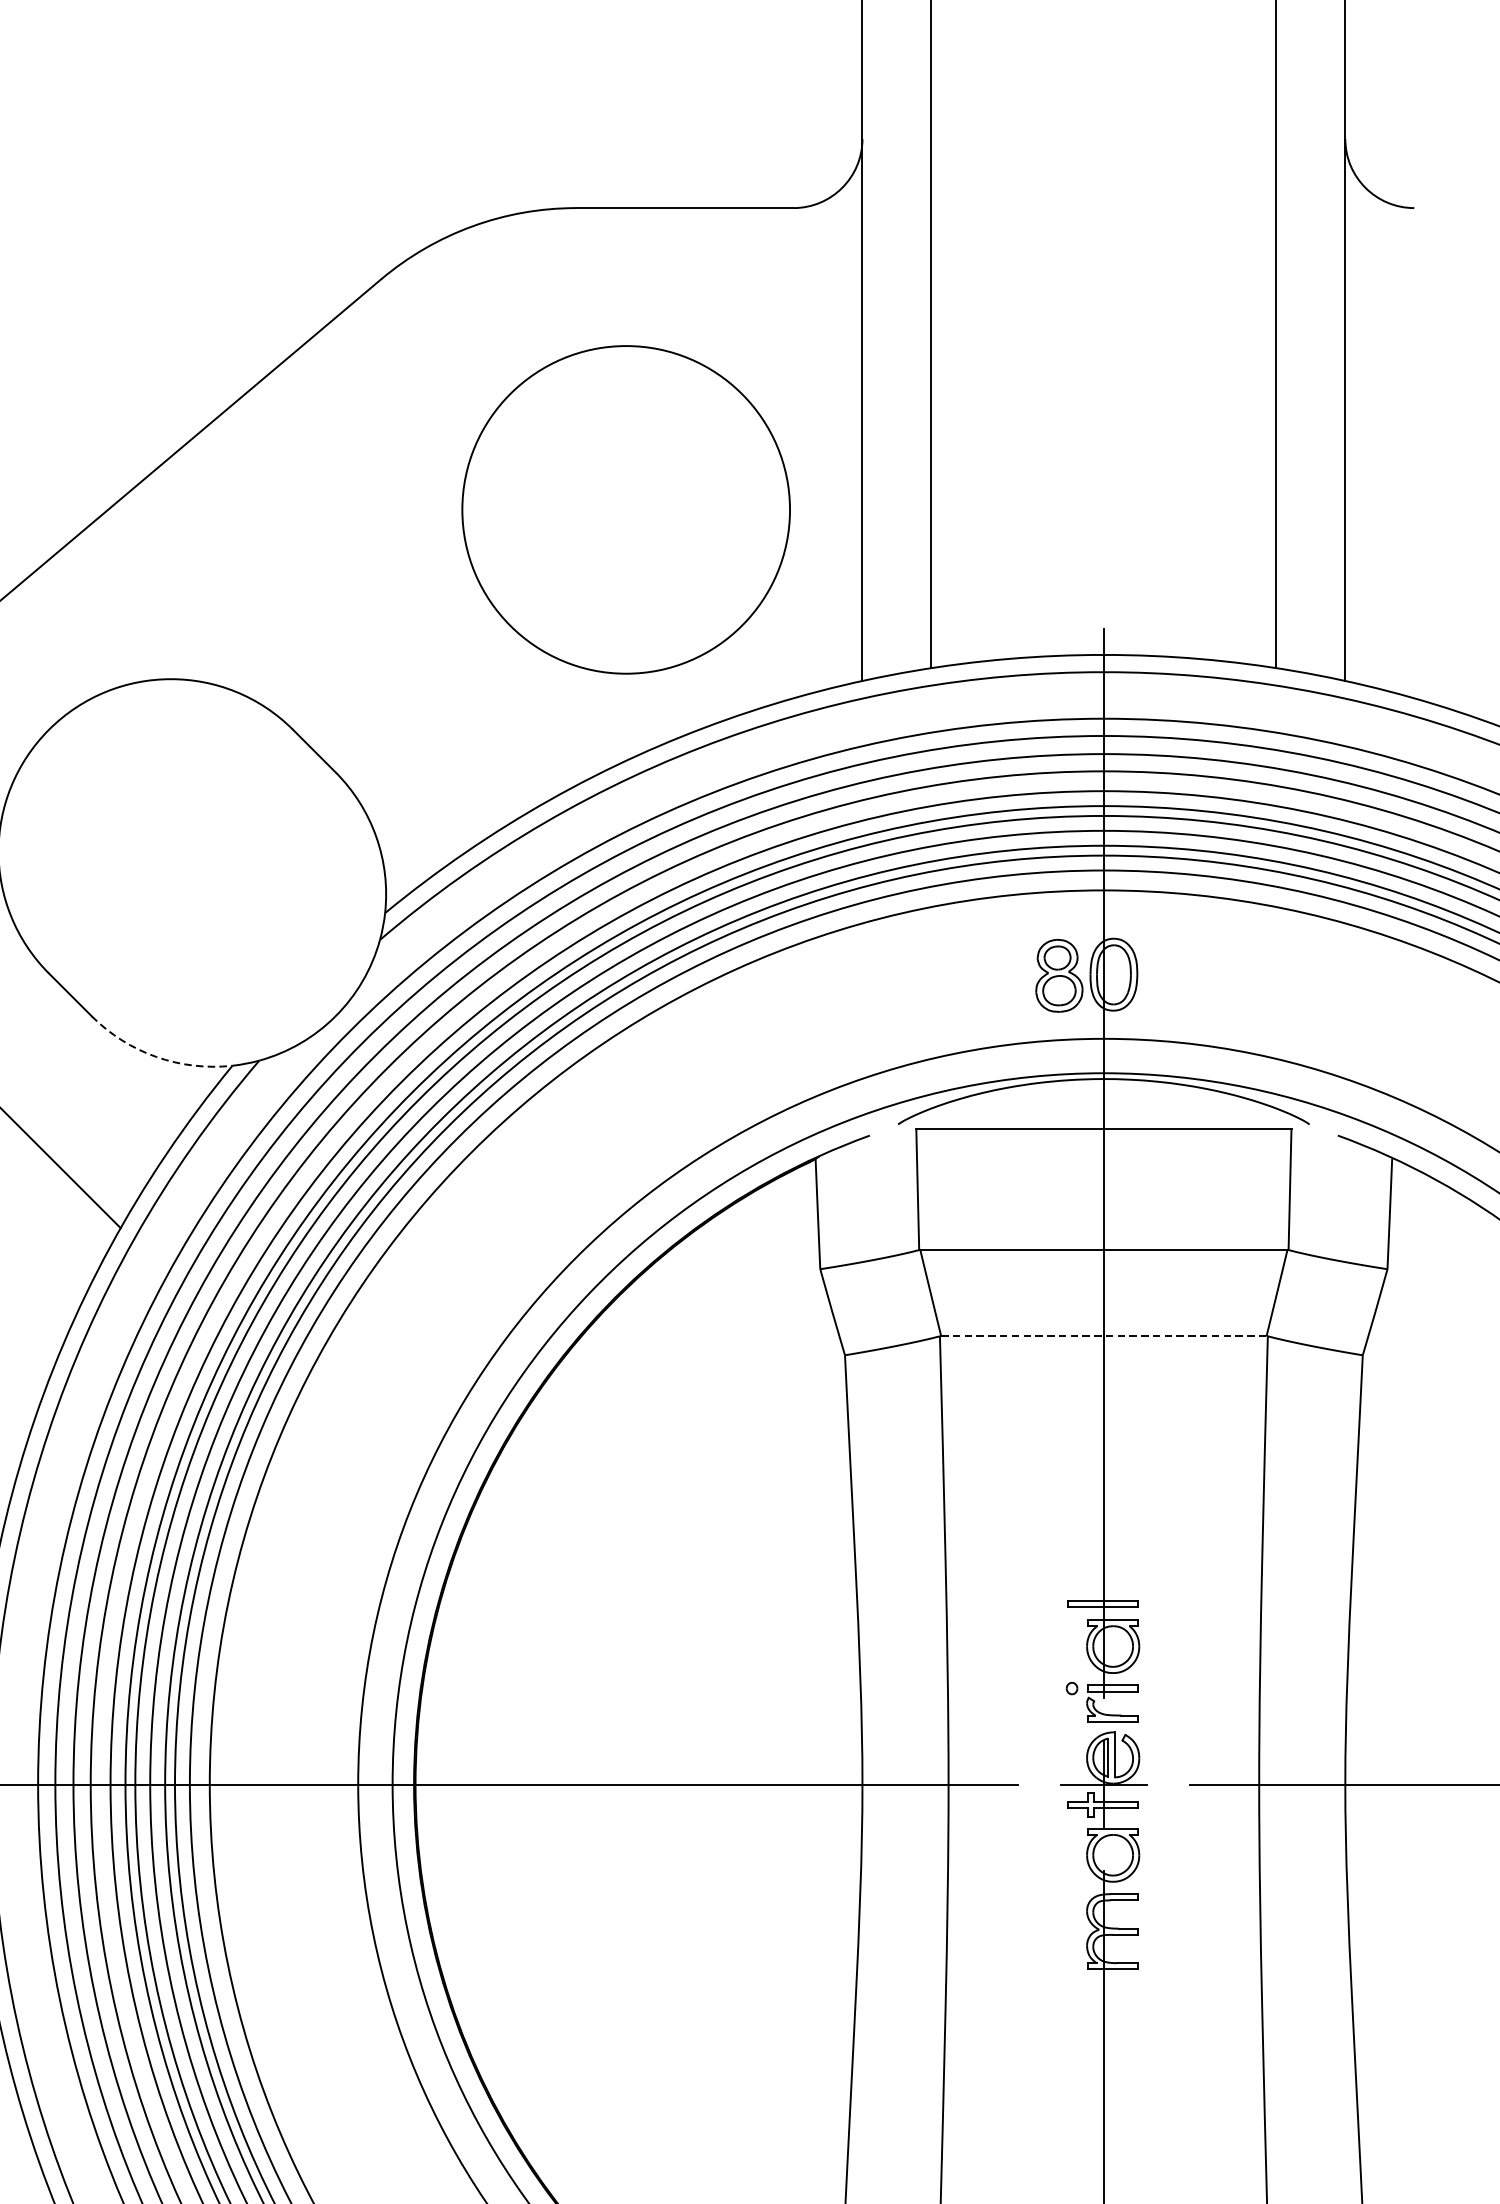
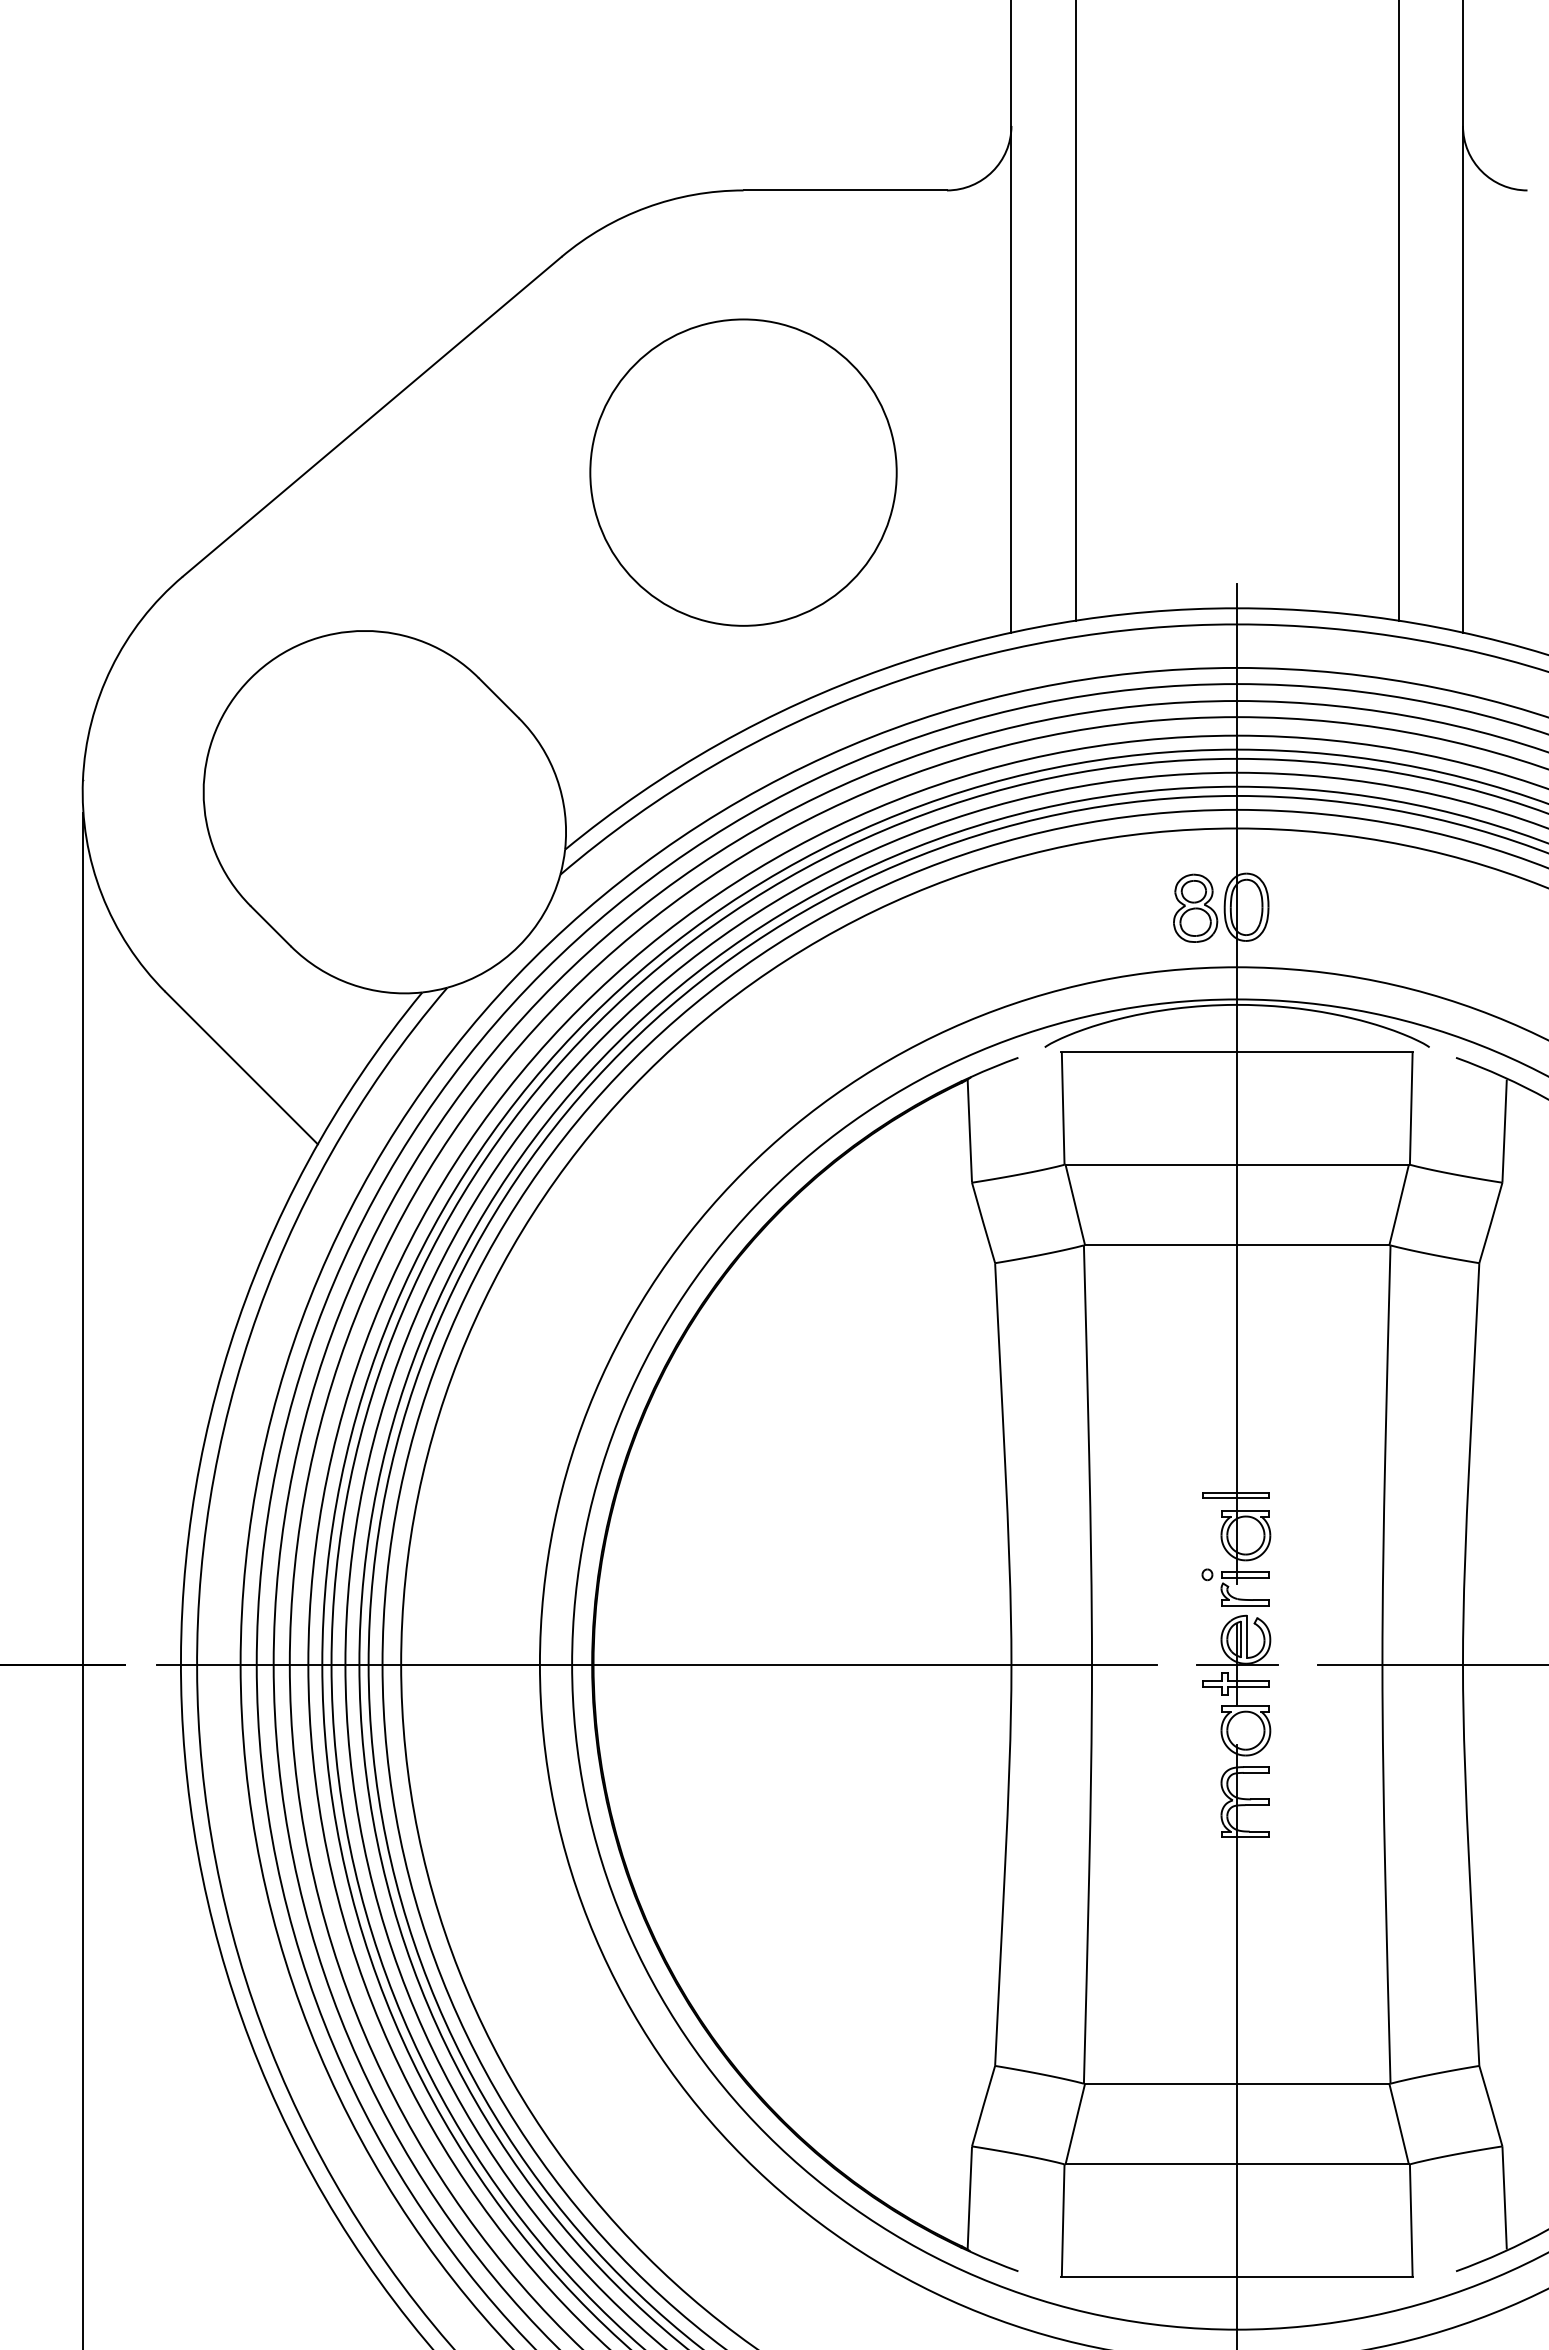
circle: (626, 509) -> (743, 472), moved
arc: (156, 1057) -> (351, 984), dashed -> solid
line: (1104, 1336) -> (1237, 1245), dashed -> solid

